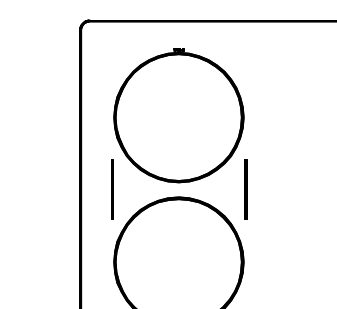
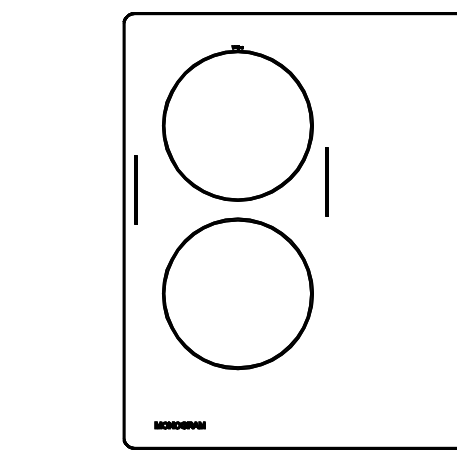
line: (112, 188) -> (135, 189), moved
line: (245, 188) -> (326, 181), moved

